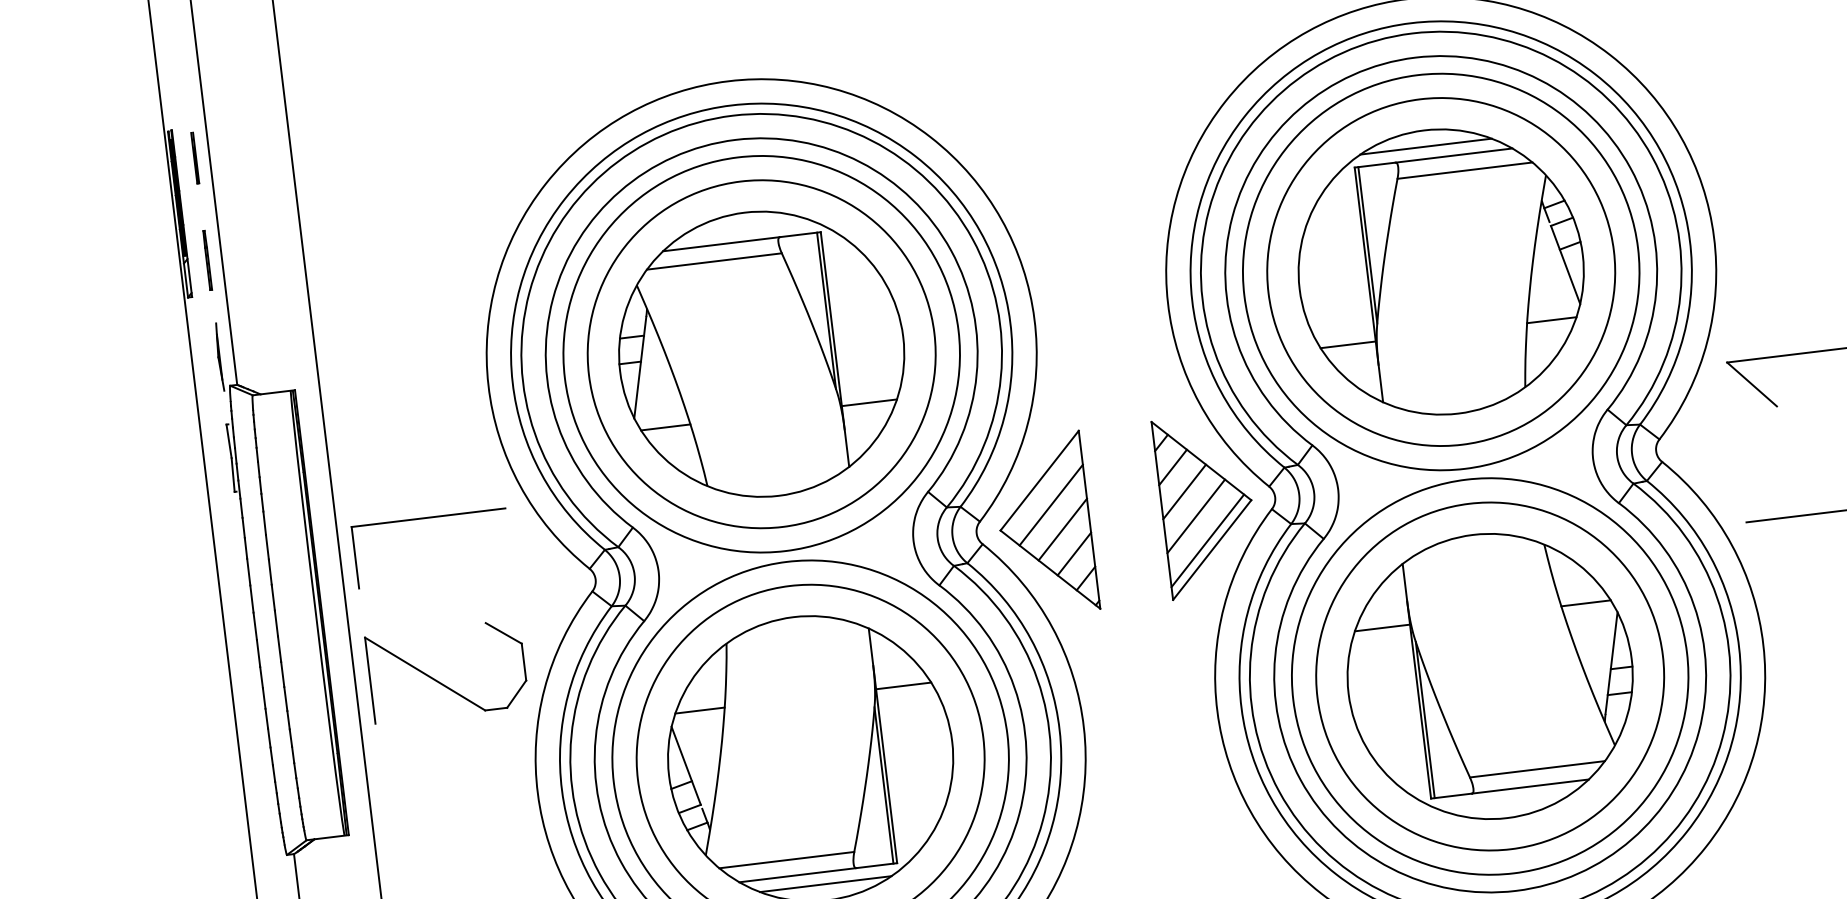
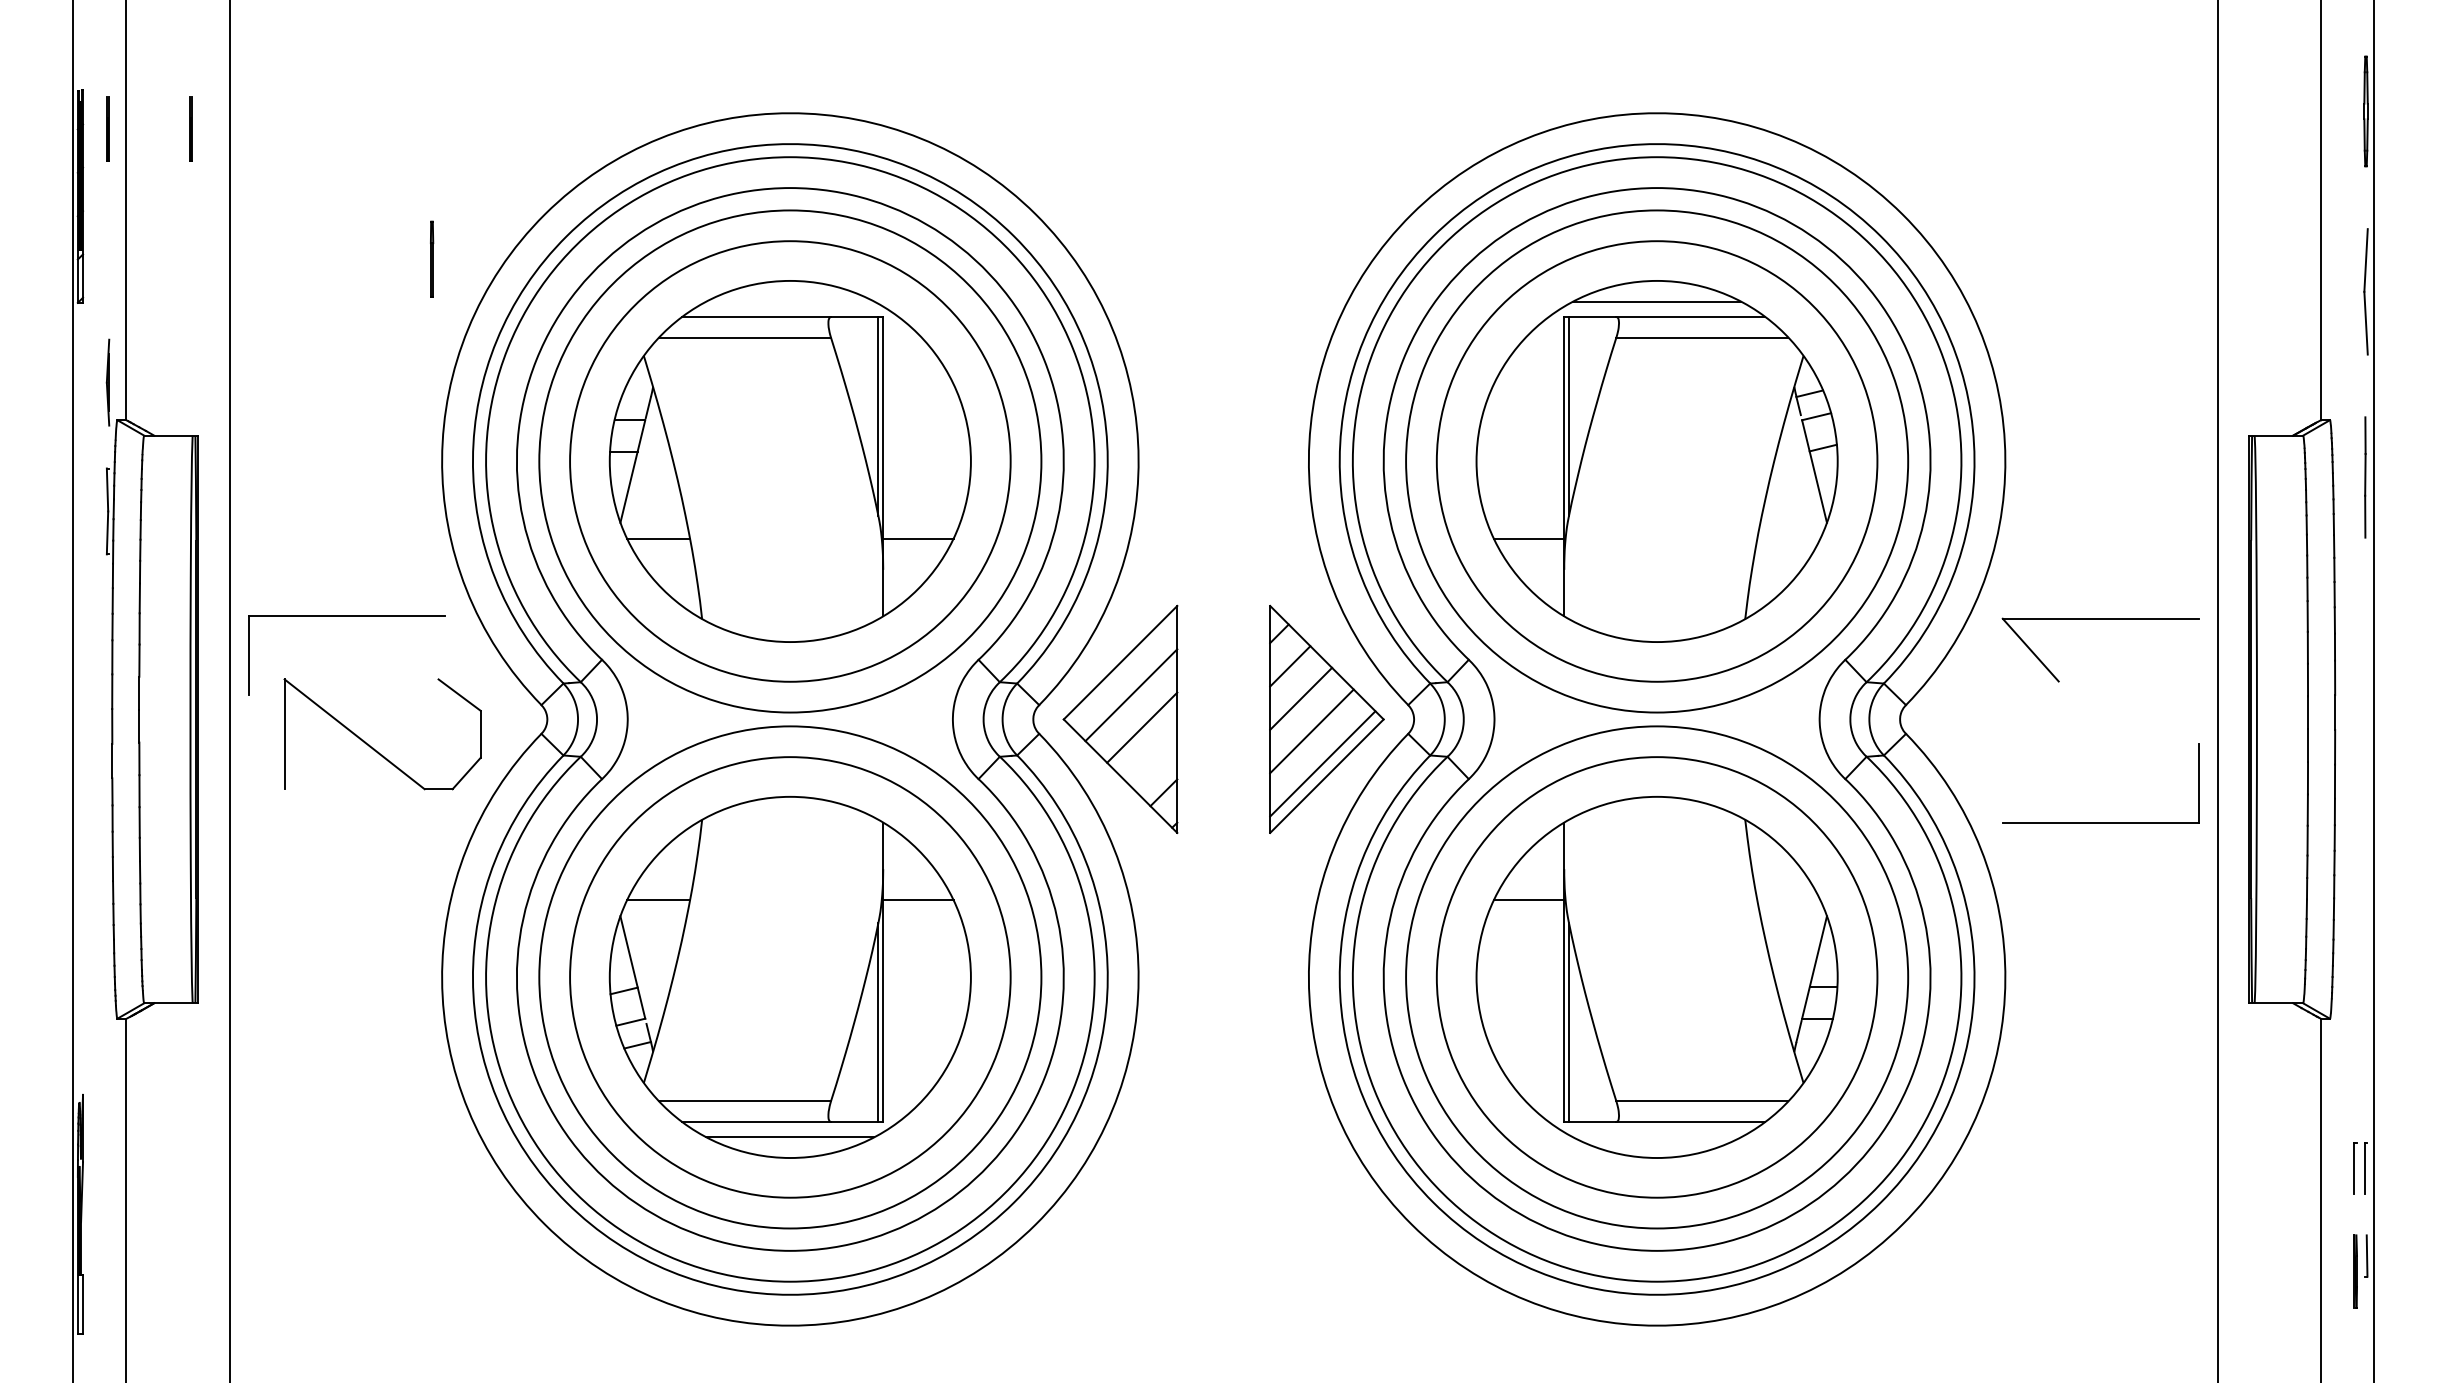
line: (259, 150) -> (190, 128), added
line: (207, 259) -> (432, 258), moved
line: (1551, 319) -> (1788, 538), removed
line: (1073, 553) -> (1152, 759), removed
line: (1585, 603) -> (1788, 900), removed
part: (441, 682) -> (373, 747), moved

